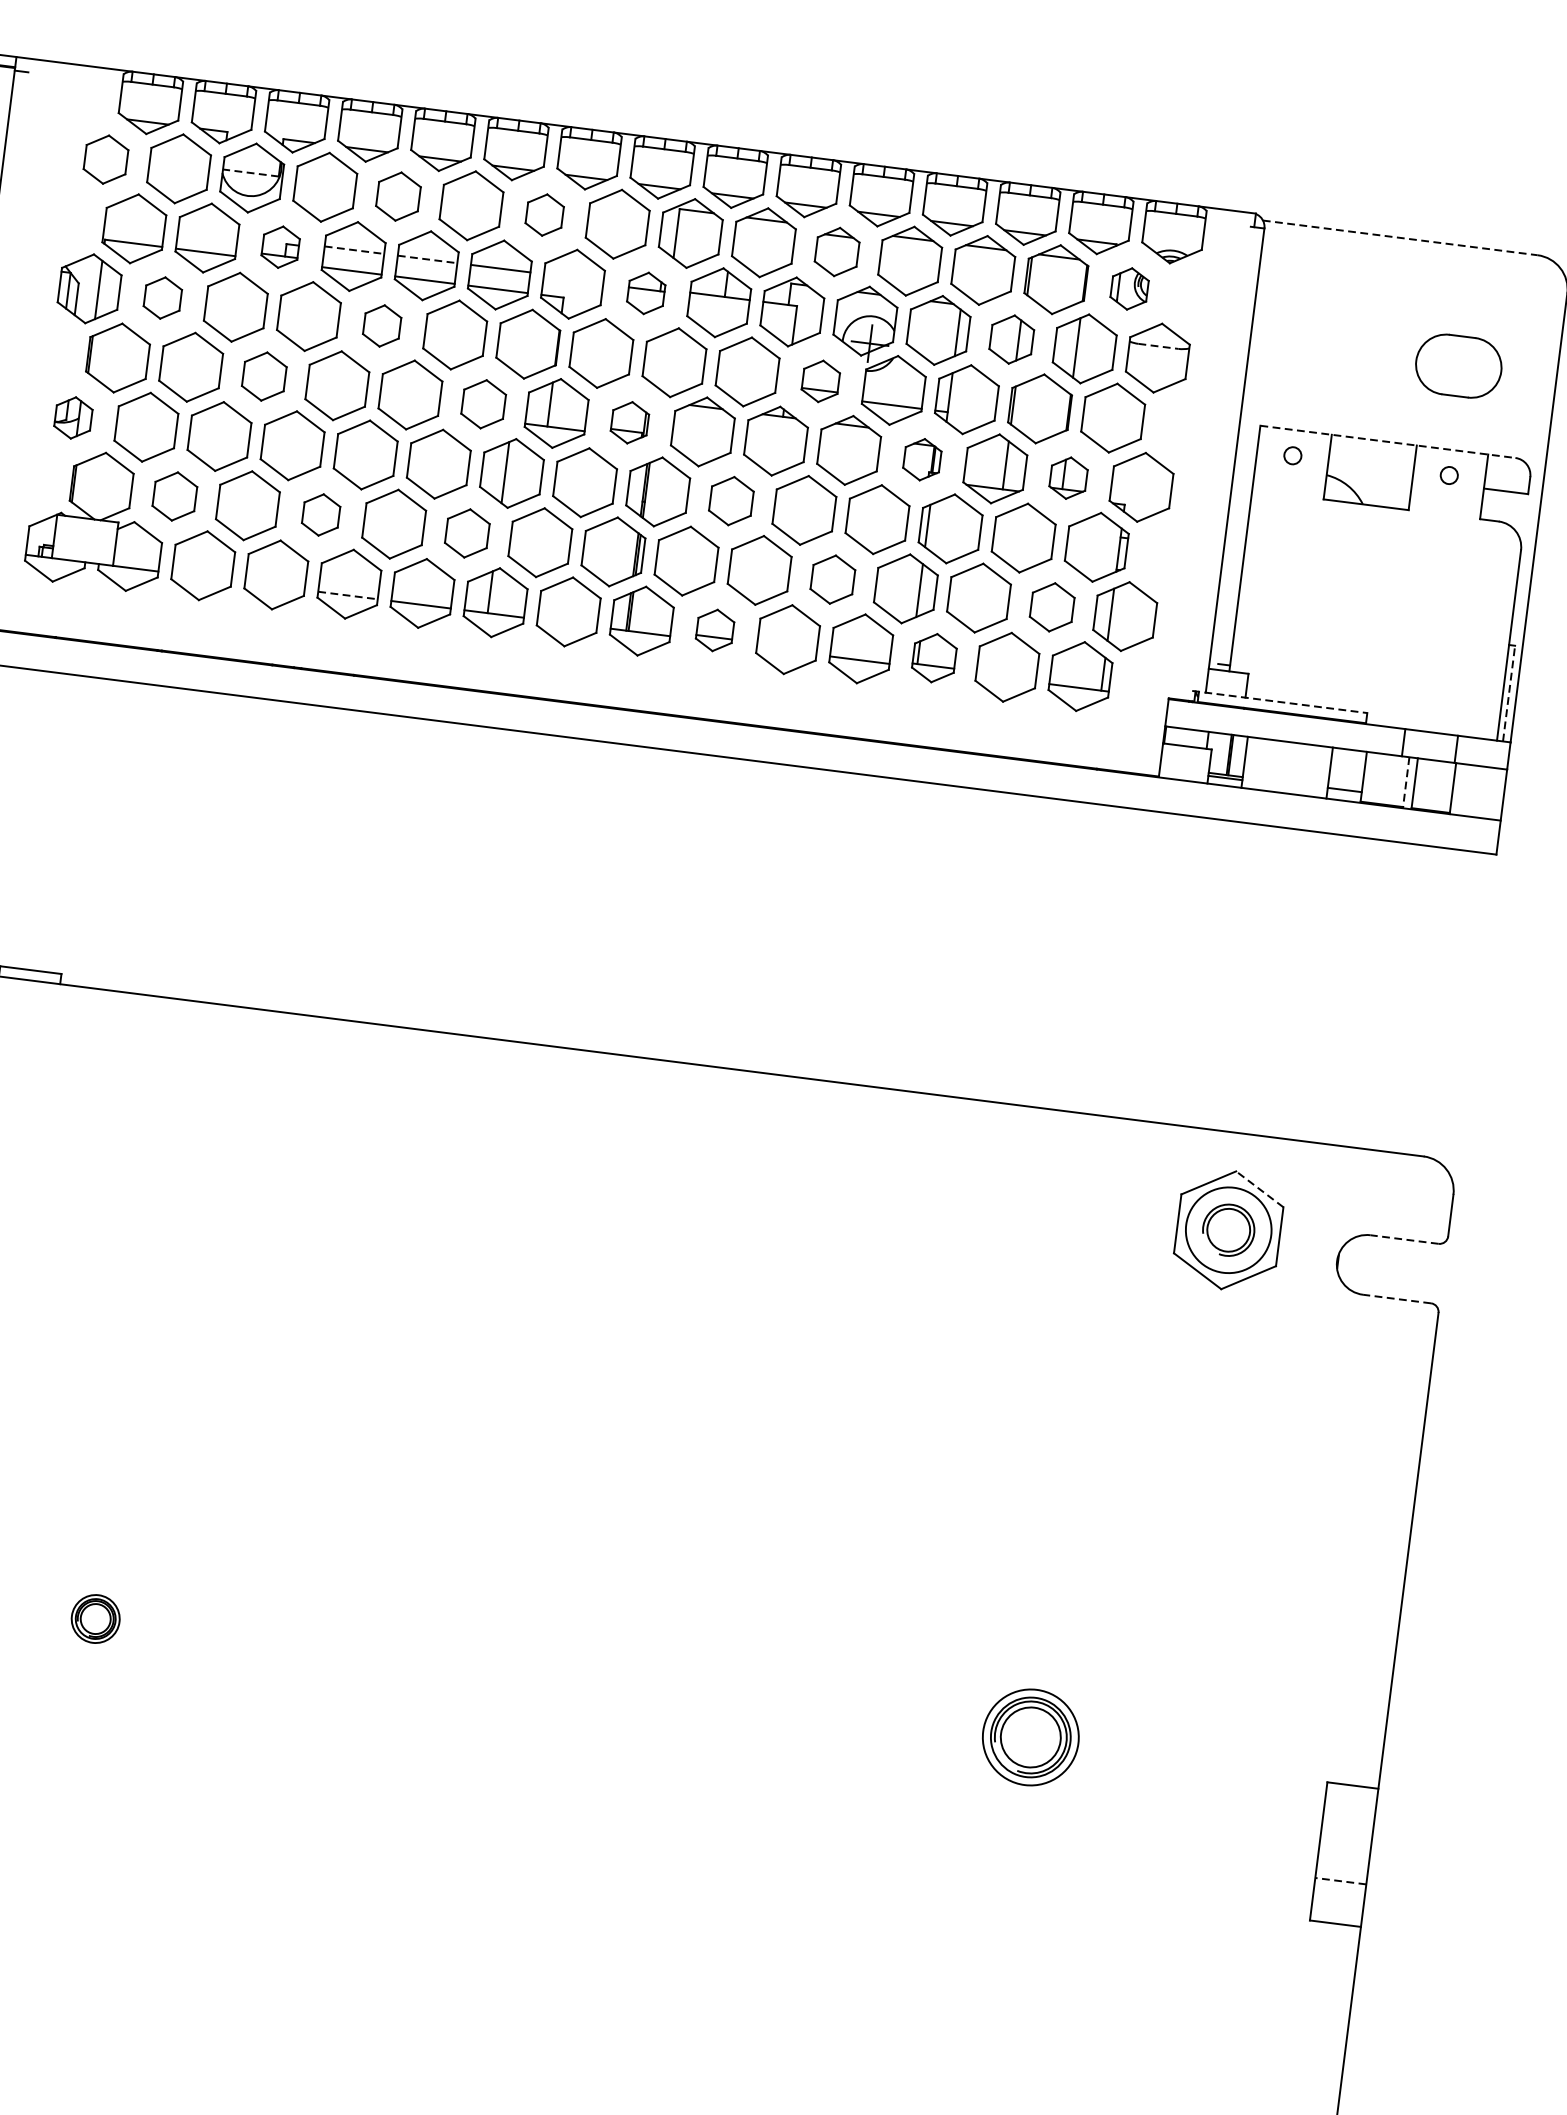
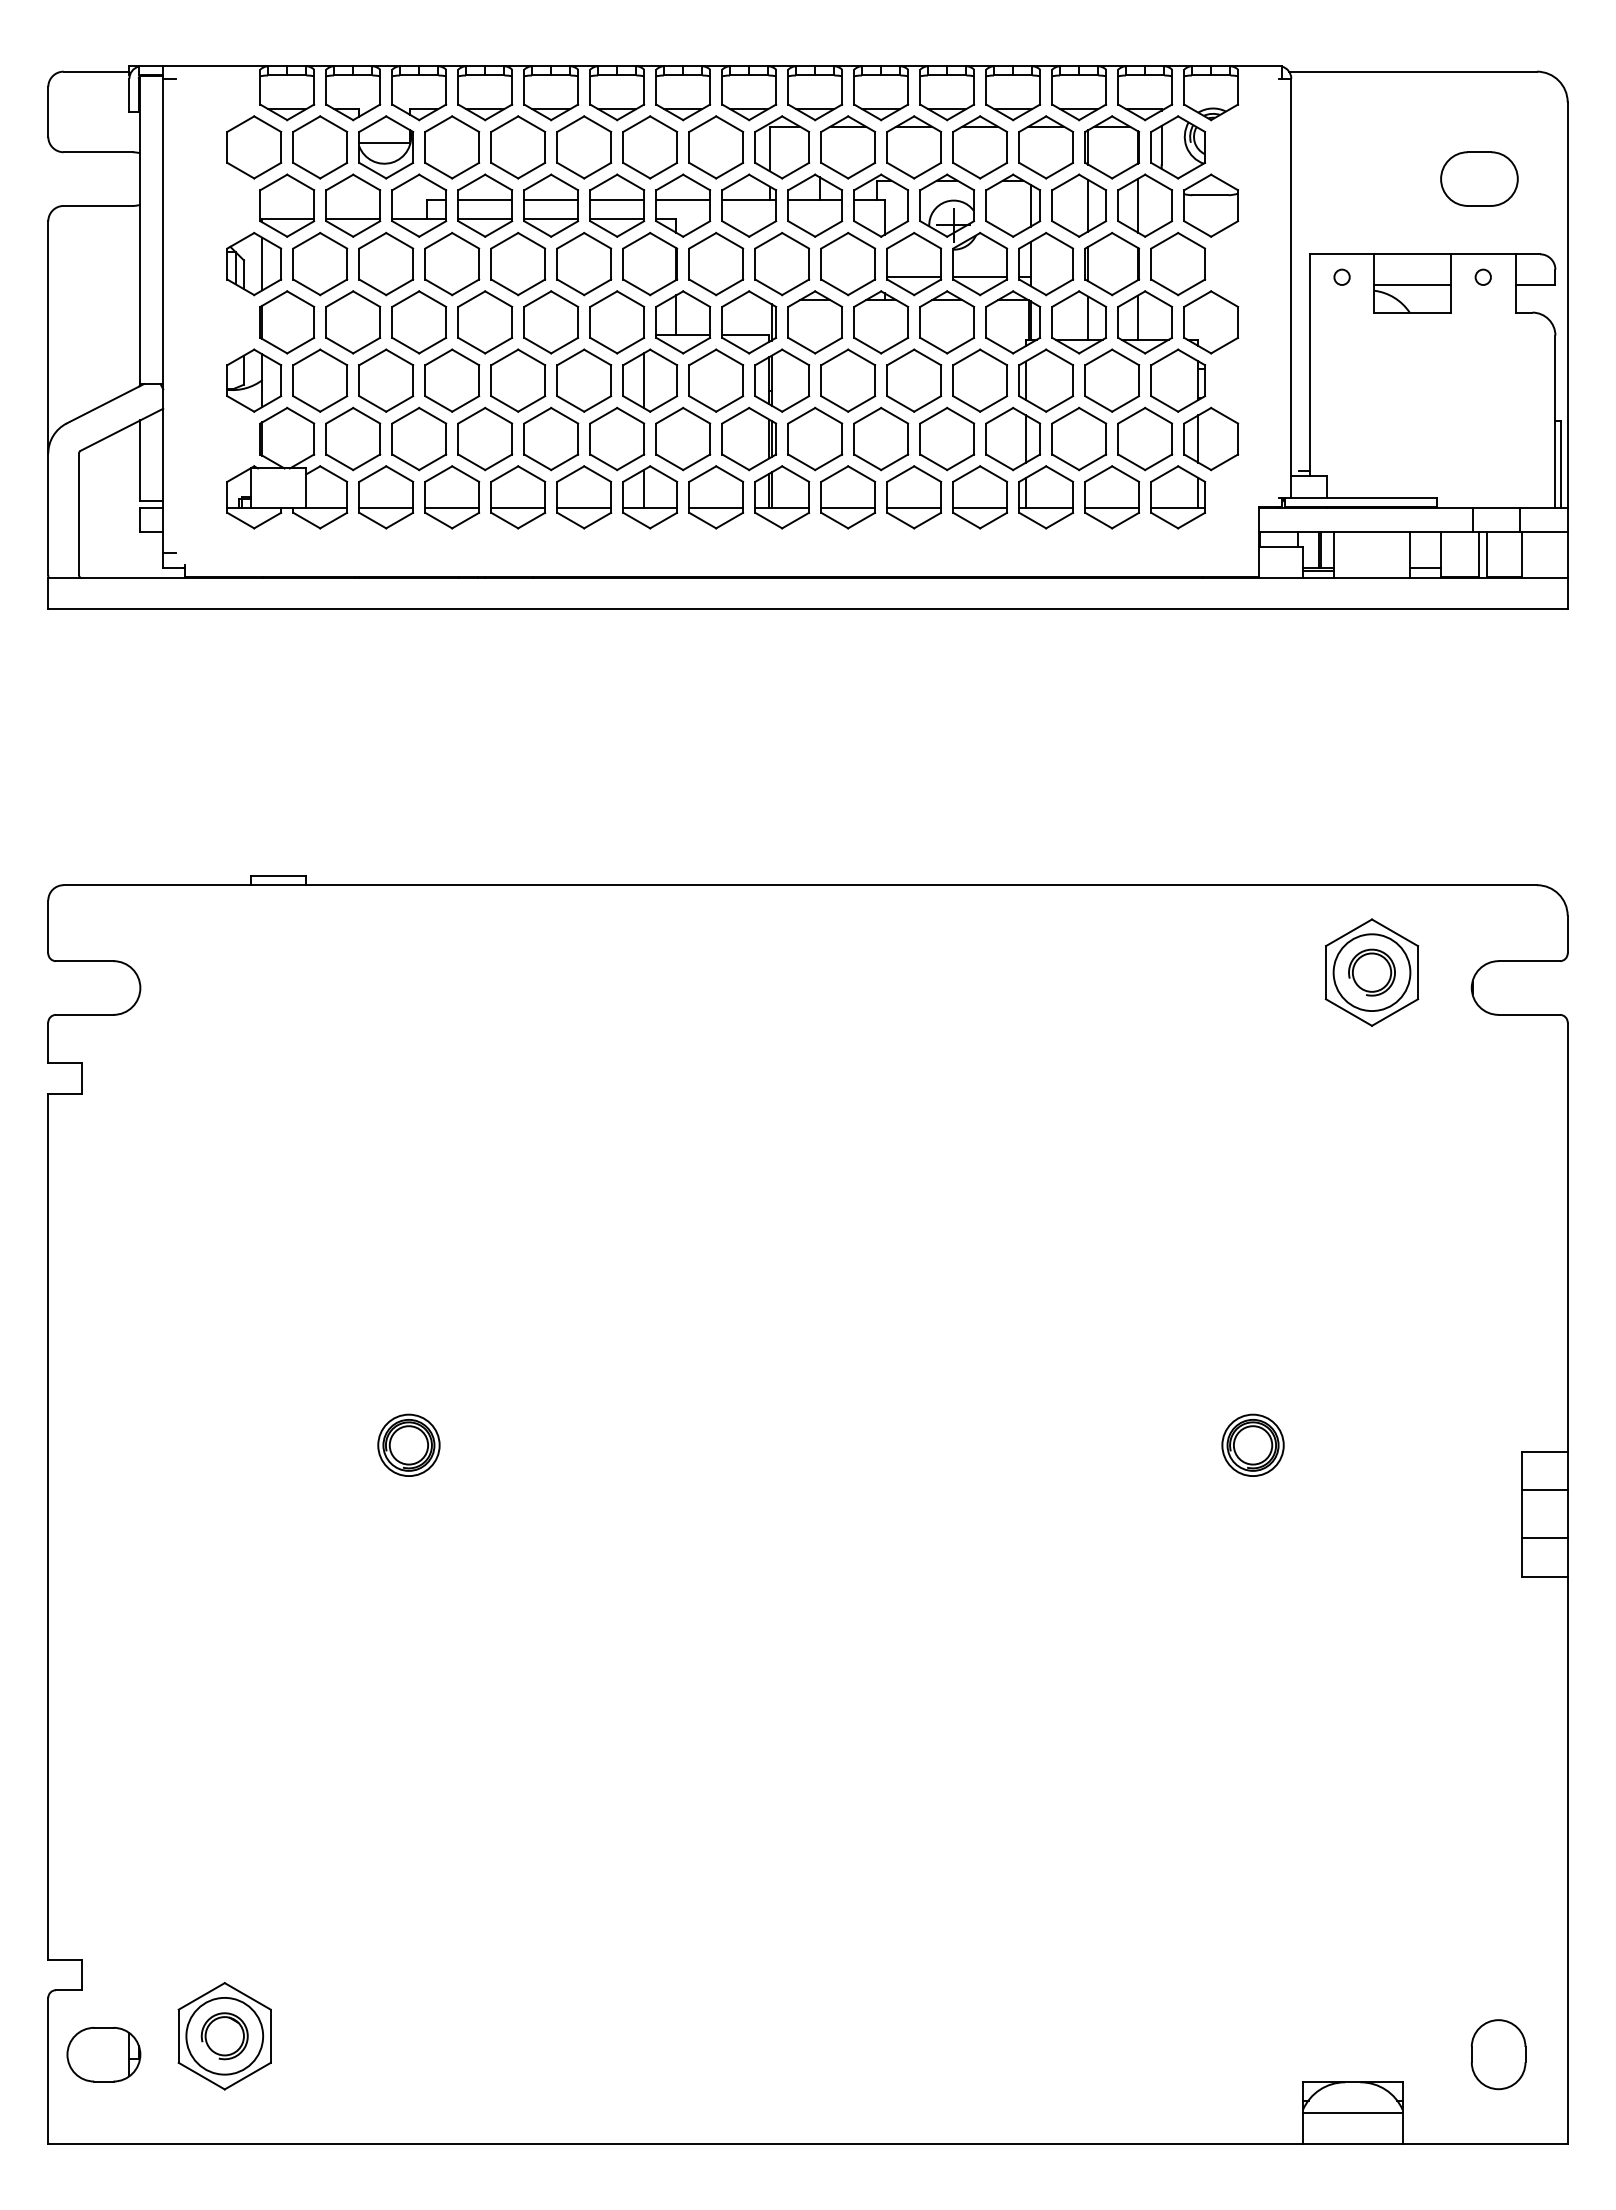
part: (106, 159) -> (254, 147), size x1.43
line: (250, 173) -> (384, 143), dashed -> solid
part: (398, 196) -> (518, 147), size x1.43
part: (544, 215) -> (650, 147), size x1.67
line: (1400, 237) -> (1413, 71), dashed -> solid
part: (280, 247) -> (419, 205), size x1.67
line: (354, 249) -> (485, 199), dashed -> solid
part: (837, 252) -> (914, 147), size x1.43
line: (427, 258) -> (551, 199), dashed -> solid
line: (574, 277) -> (683, 199), added
part: (1129, 289) -> (1178, 147), size x1.67
part: (646, 293) -> (749, 205), size x1.67
part: (163, 297) -> (320, 263), size x1.67
part: (382, 326) -> (518, 264), size x1.67
part: (1012, 339) -> (1079, 205), size x1.43
line: (1158, 346) -> (1210, 195), dashed -> solid
part: (264, 376) -> (419, 322), size x1.43
part: (821, 381) -> (914, 264), size x1.67
part: (483, 404) -> (617, 322), size x1.43
part: (73, 417) -> (254, 380), size x1.67
part: (630, 422) -> (749, 322), size x1.67
line: (1388, 442) -> (1425, 254), dashed -> solid
part: (922, 459) -> (1013, 322), size x1.67
line: (1369, 474) -> (1412, 285), added
part: (1068, 478) -> (1145, 322), size x1.67
part: (175, 495) -> (353, 438), size x1.43
part: (731, 501) -> (848, 380), size x1.43
part: (321, 514) -> (485, 438), size x1.67
part: (467, 532) -> (617, 438), size x1.43
line: (202, 577) -> (386, 507), added
part: (833, 579) -> (947, 438), size x1.43
line: (275, 586) -> (452, 507), added
line: (348, 595) -> (518, 507), dashed -> solid
part: (1052, 606) -> (1145, 438), size x1.43
line: (567, 623) -> (716, 507), added
part: (715, 630) -> (848, 497), size x1.67
line: (786, 650) -> (914, 507), added
part: (934, 658) -> (1046, 497), size x1.43
line: (1006, 678) -> (1112, 507), added
line: (1508, 692) -> (1560, 463), dashed -> solid
line: (1280, 701) -> (1358, 497), dashed -> solid
line: (1406, 783) -> (1479, 555), dashed -> solid
line: (1260, 1189) -> (1395, 932), dashed -> solid
line: (1404, 1239) -> (1529, 961), dashed -> solid
line: (1397, 1298) -> (1529, 1014), dashed -> solid
part: (95, 1618) -> (408, 1444), size x1.43
part: (1030, 1736) -> (1252, 1444), size x0.71
line: (1347, 1828) -> (1544, 1490), added
line: (1340, 1881) -> (1544, 1538), dashed -> solid

